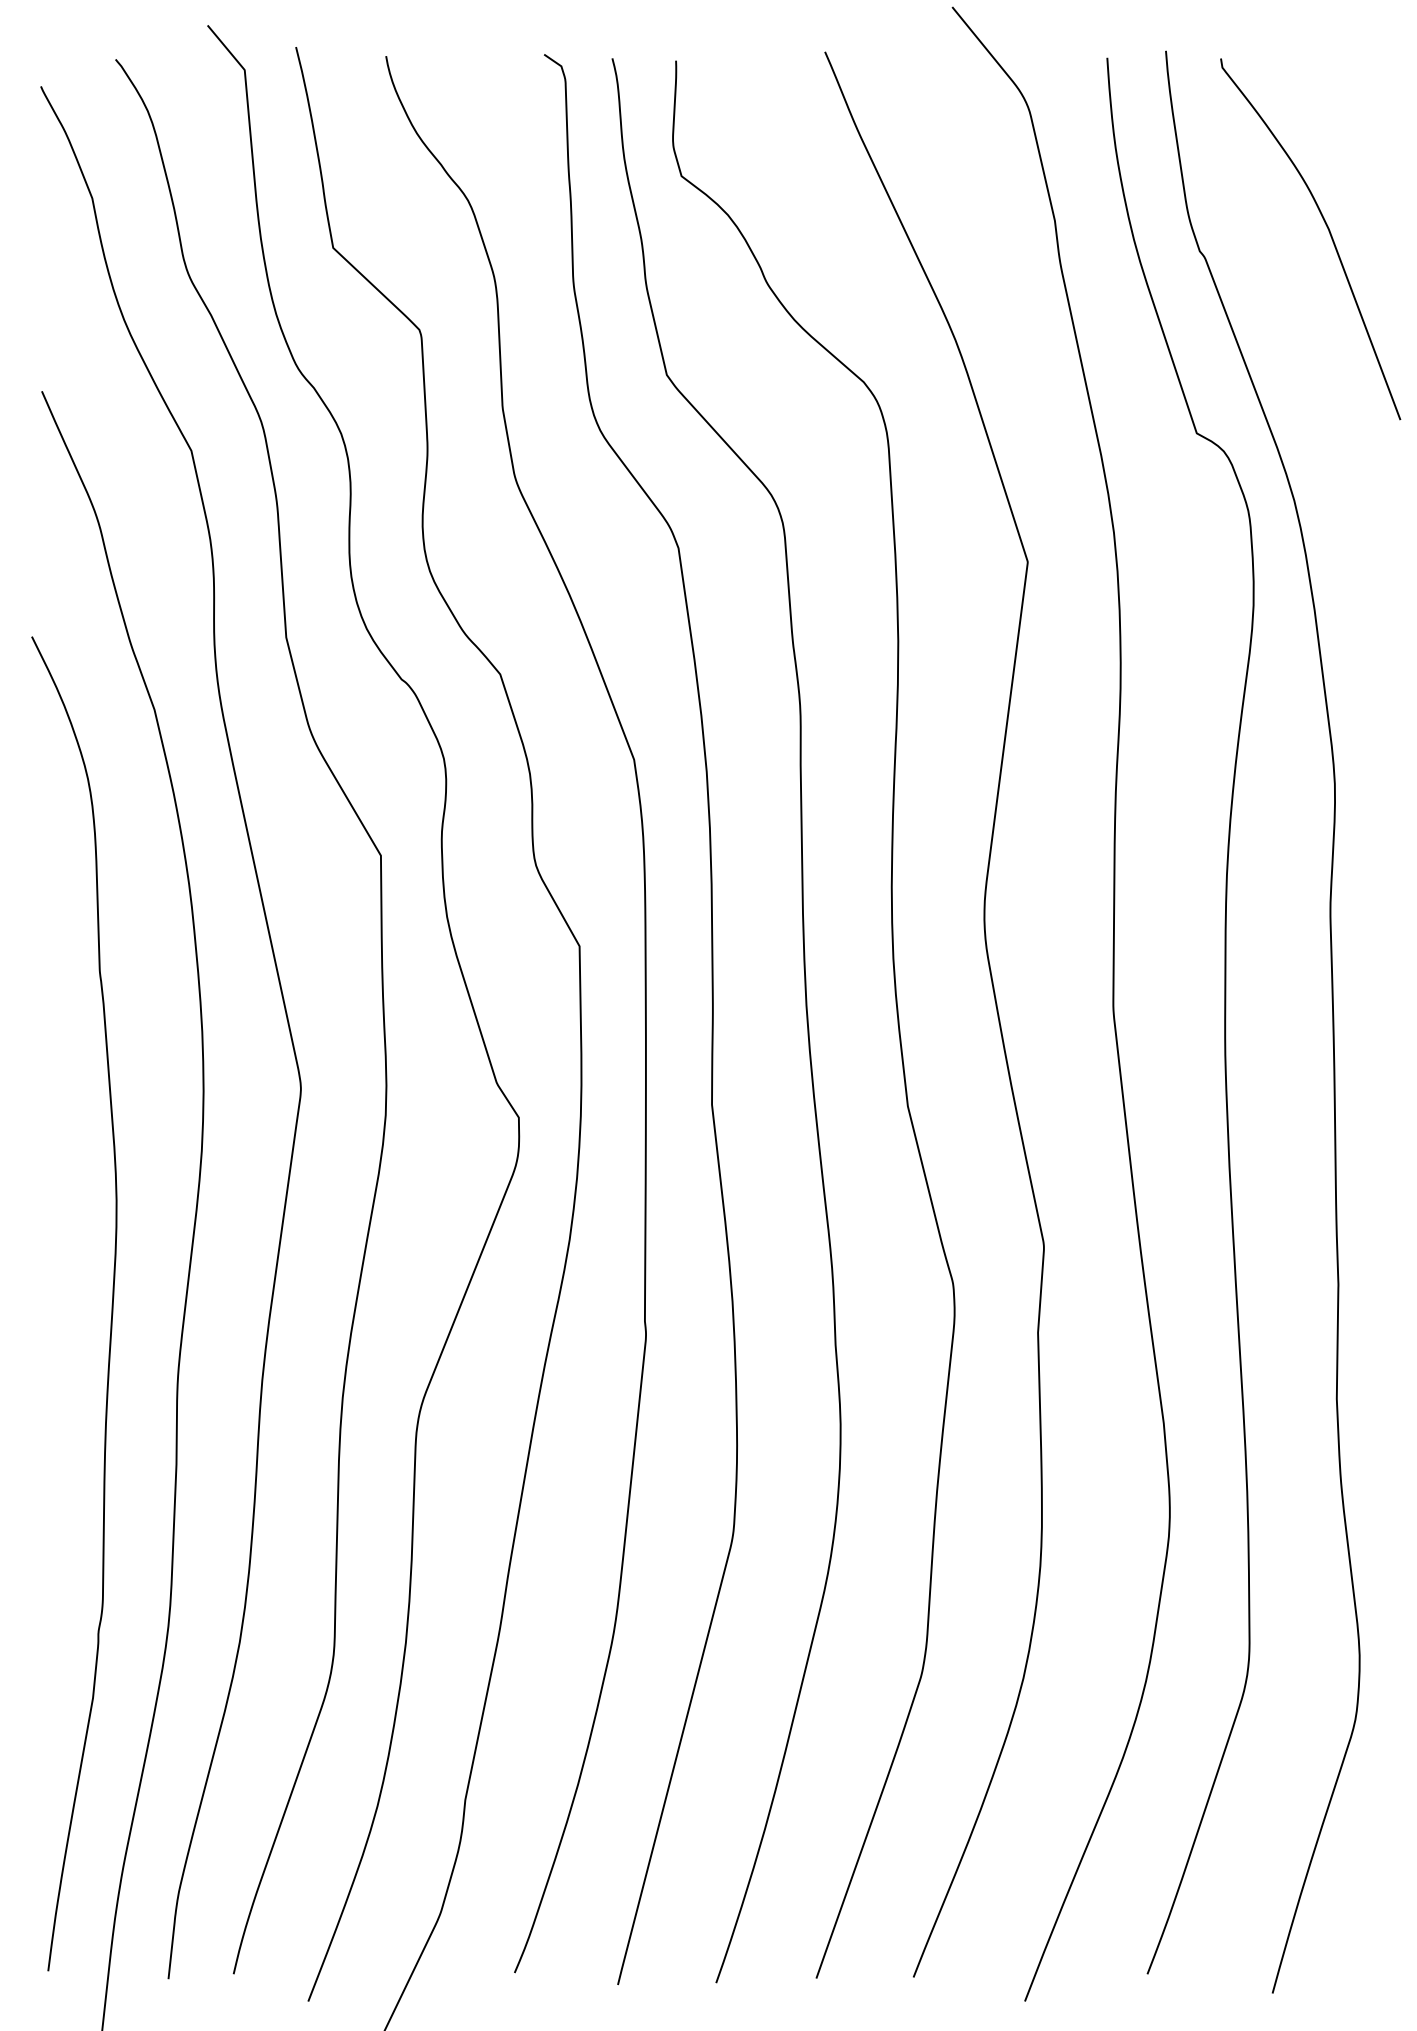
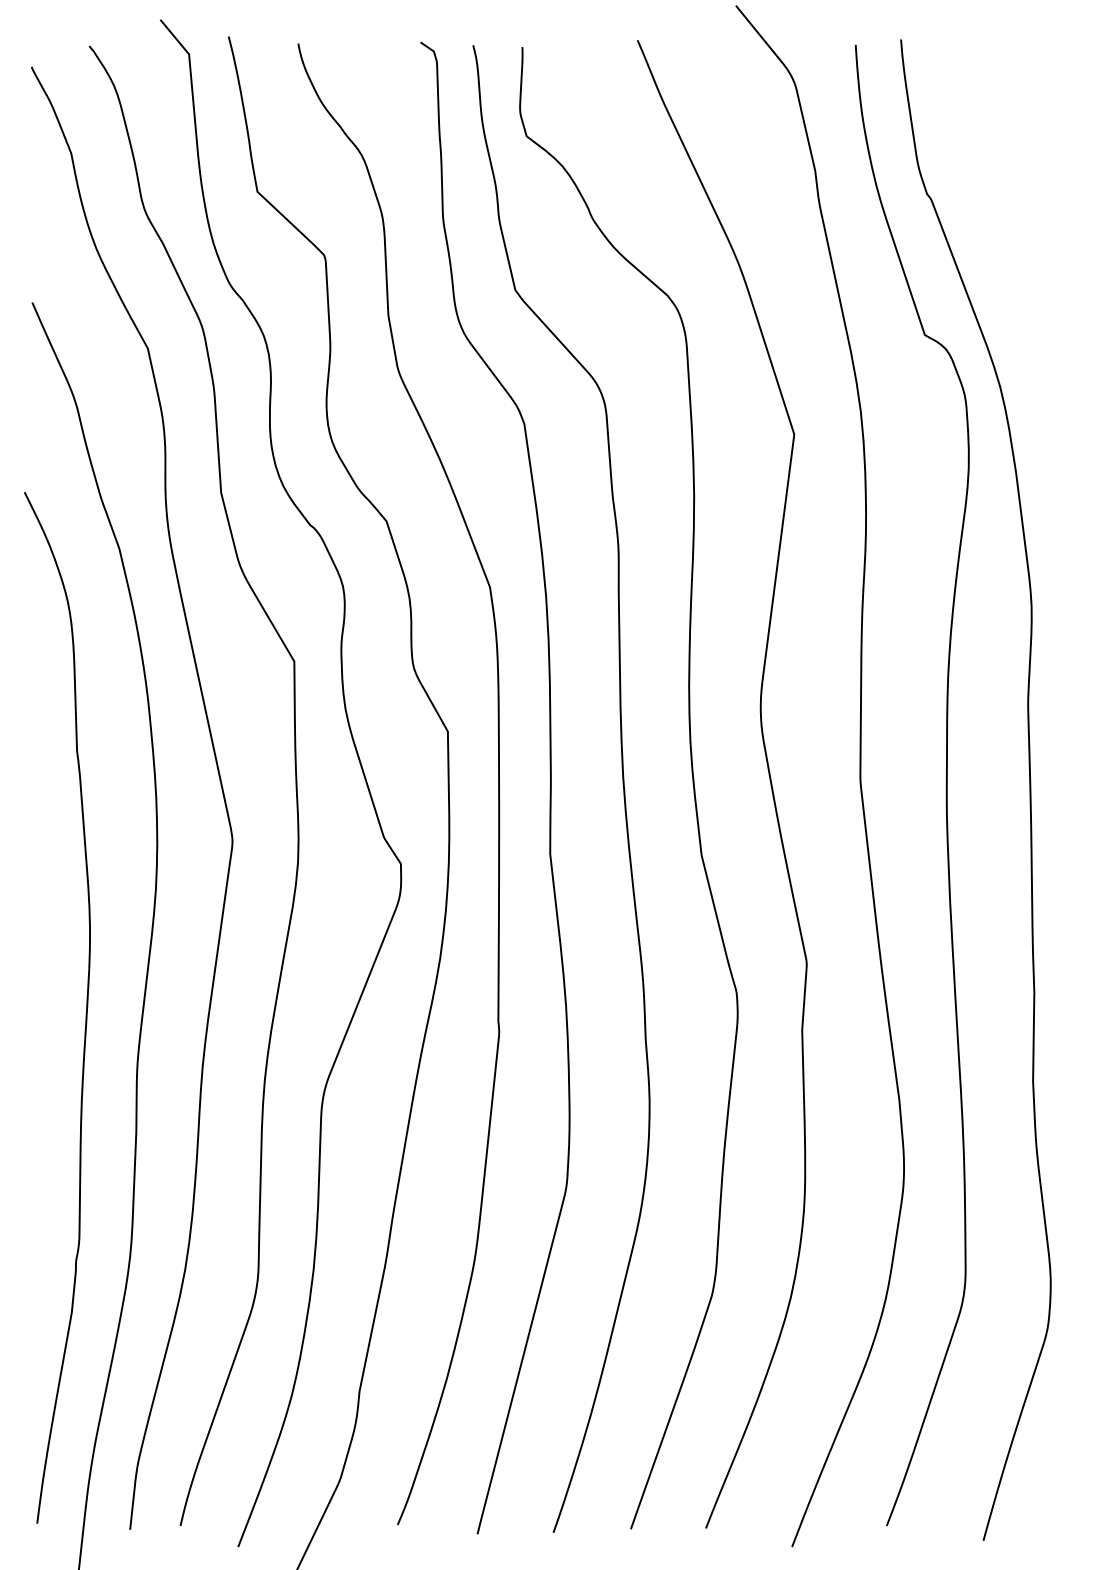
curve: (1328, 232) -> (1026, 179), removed

